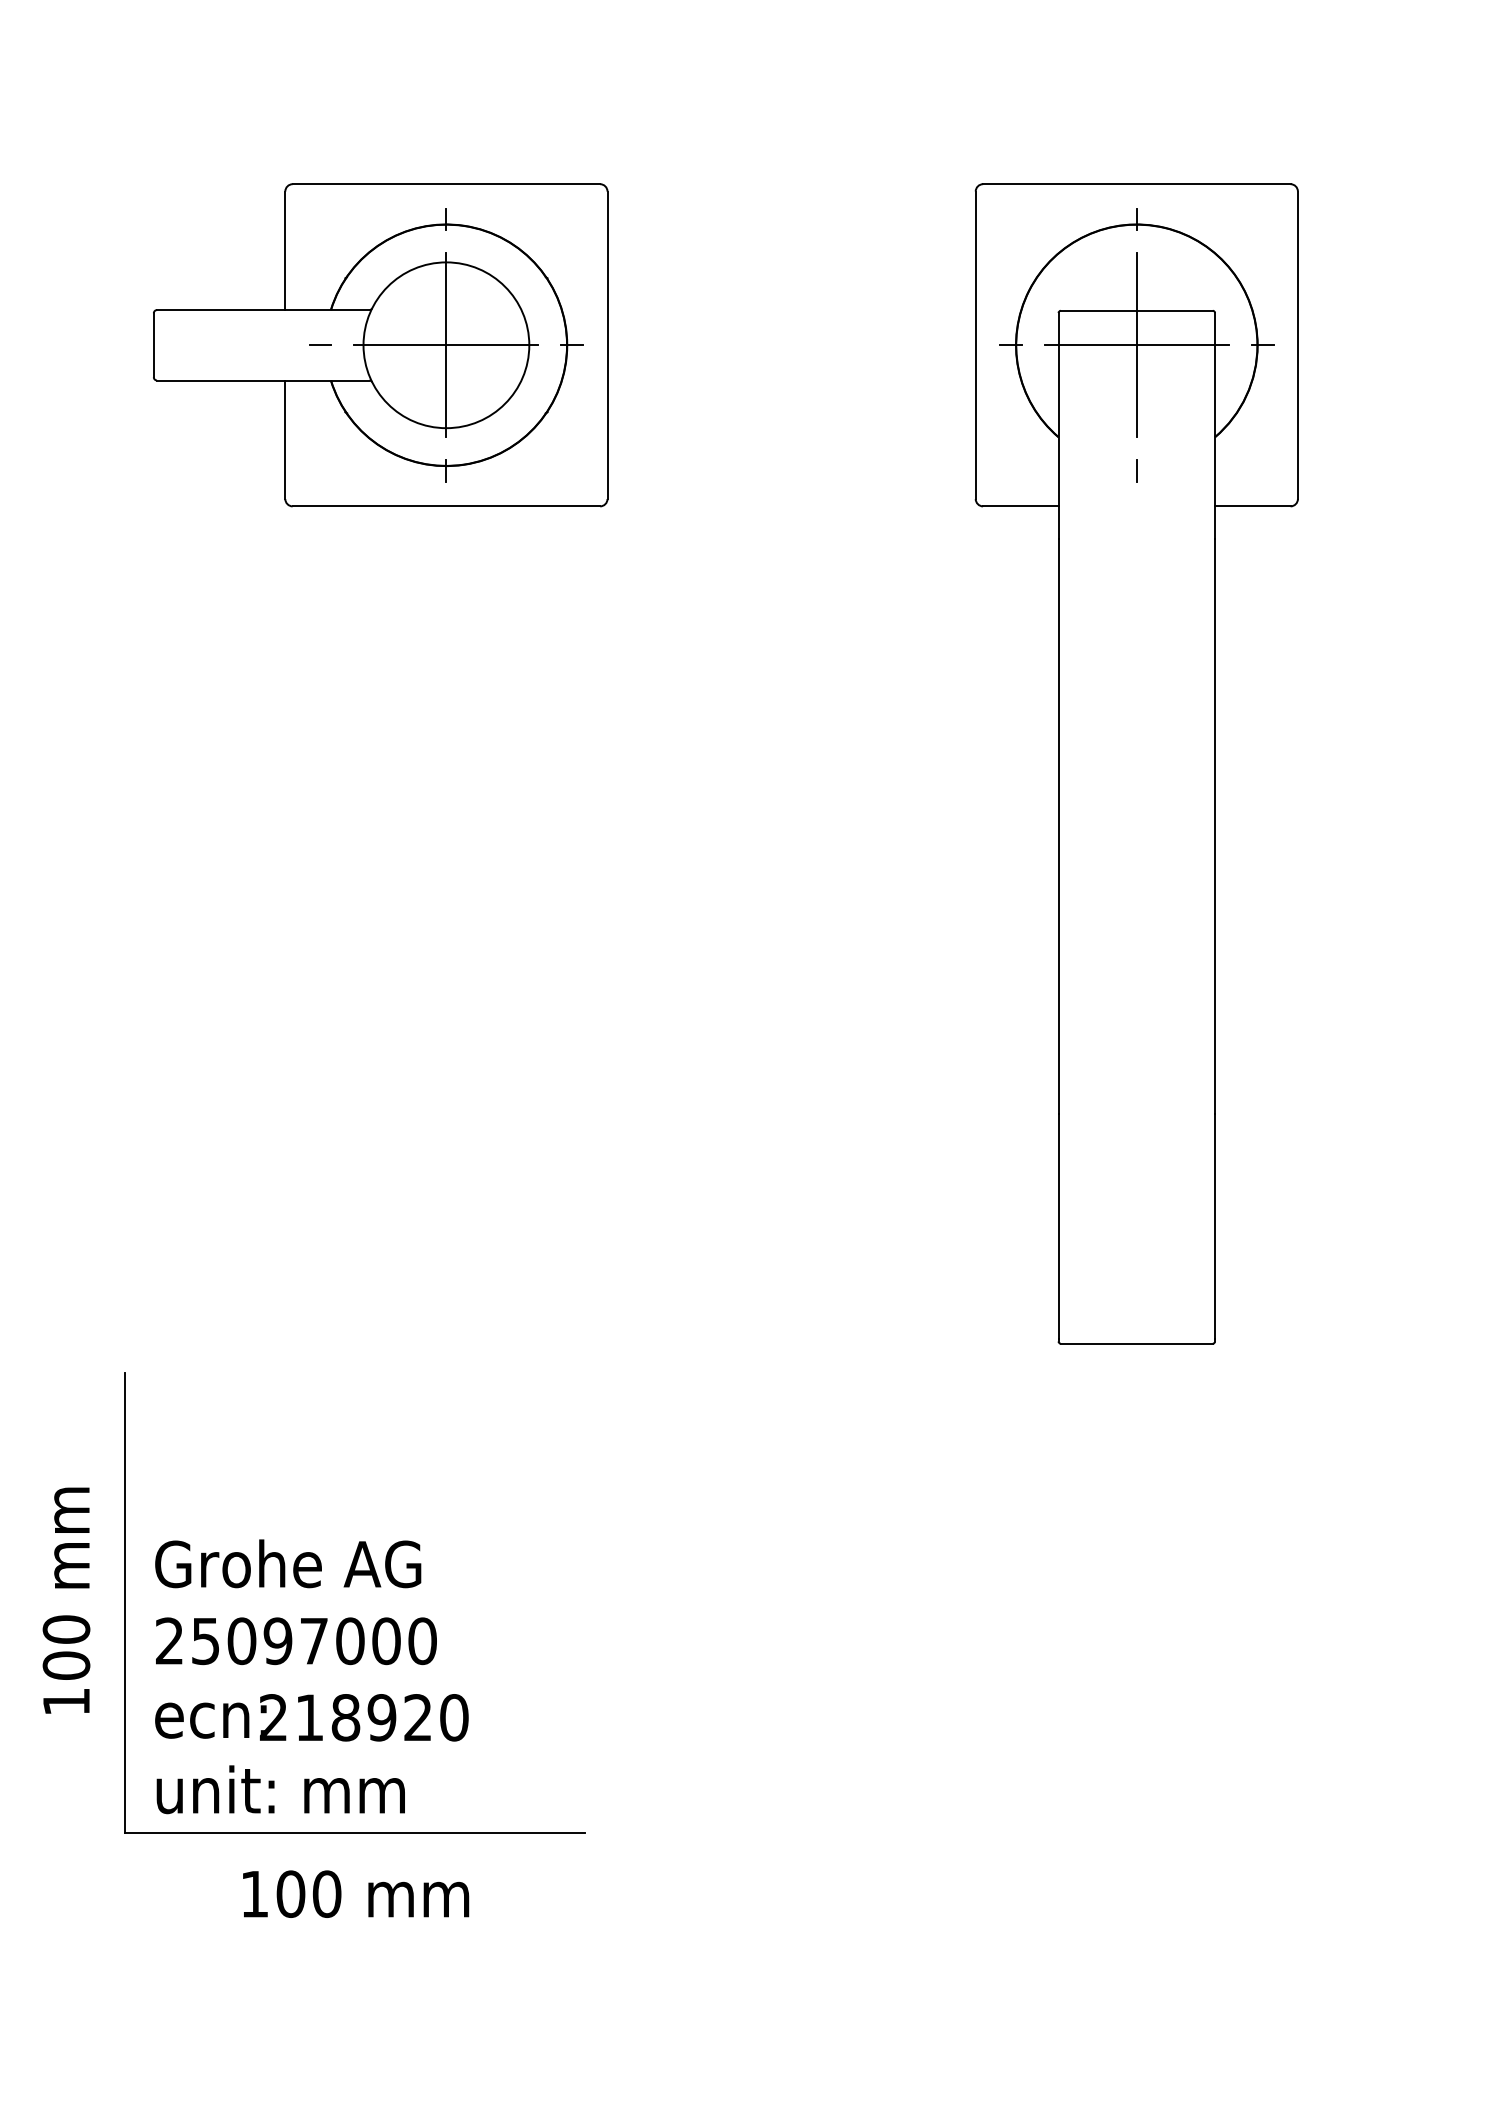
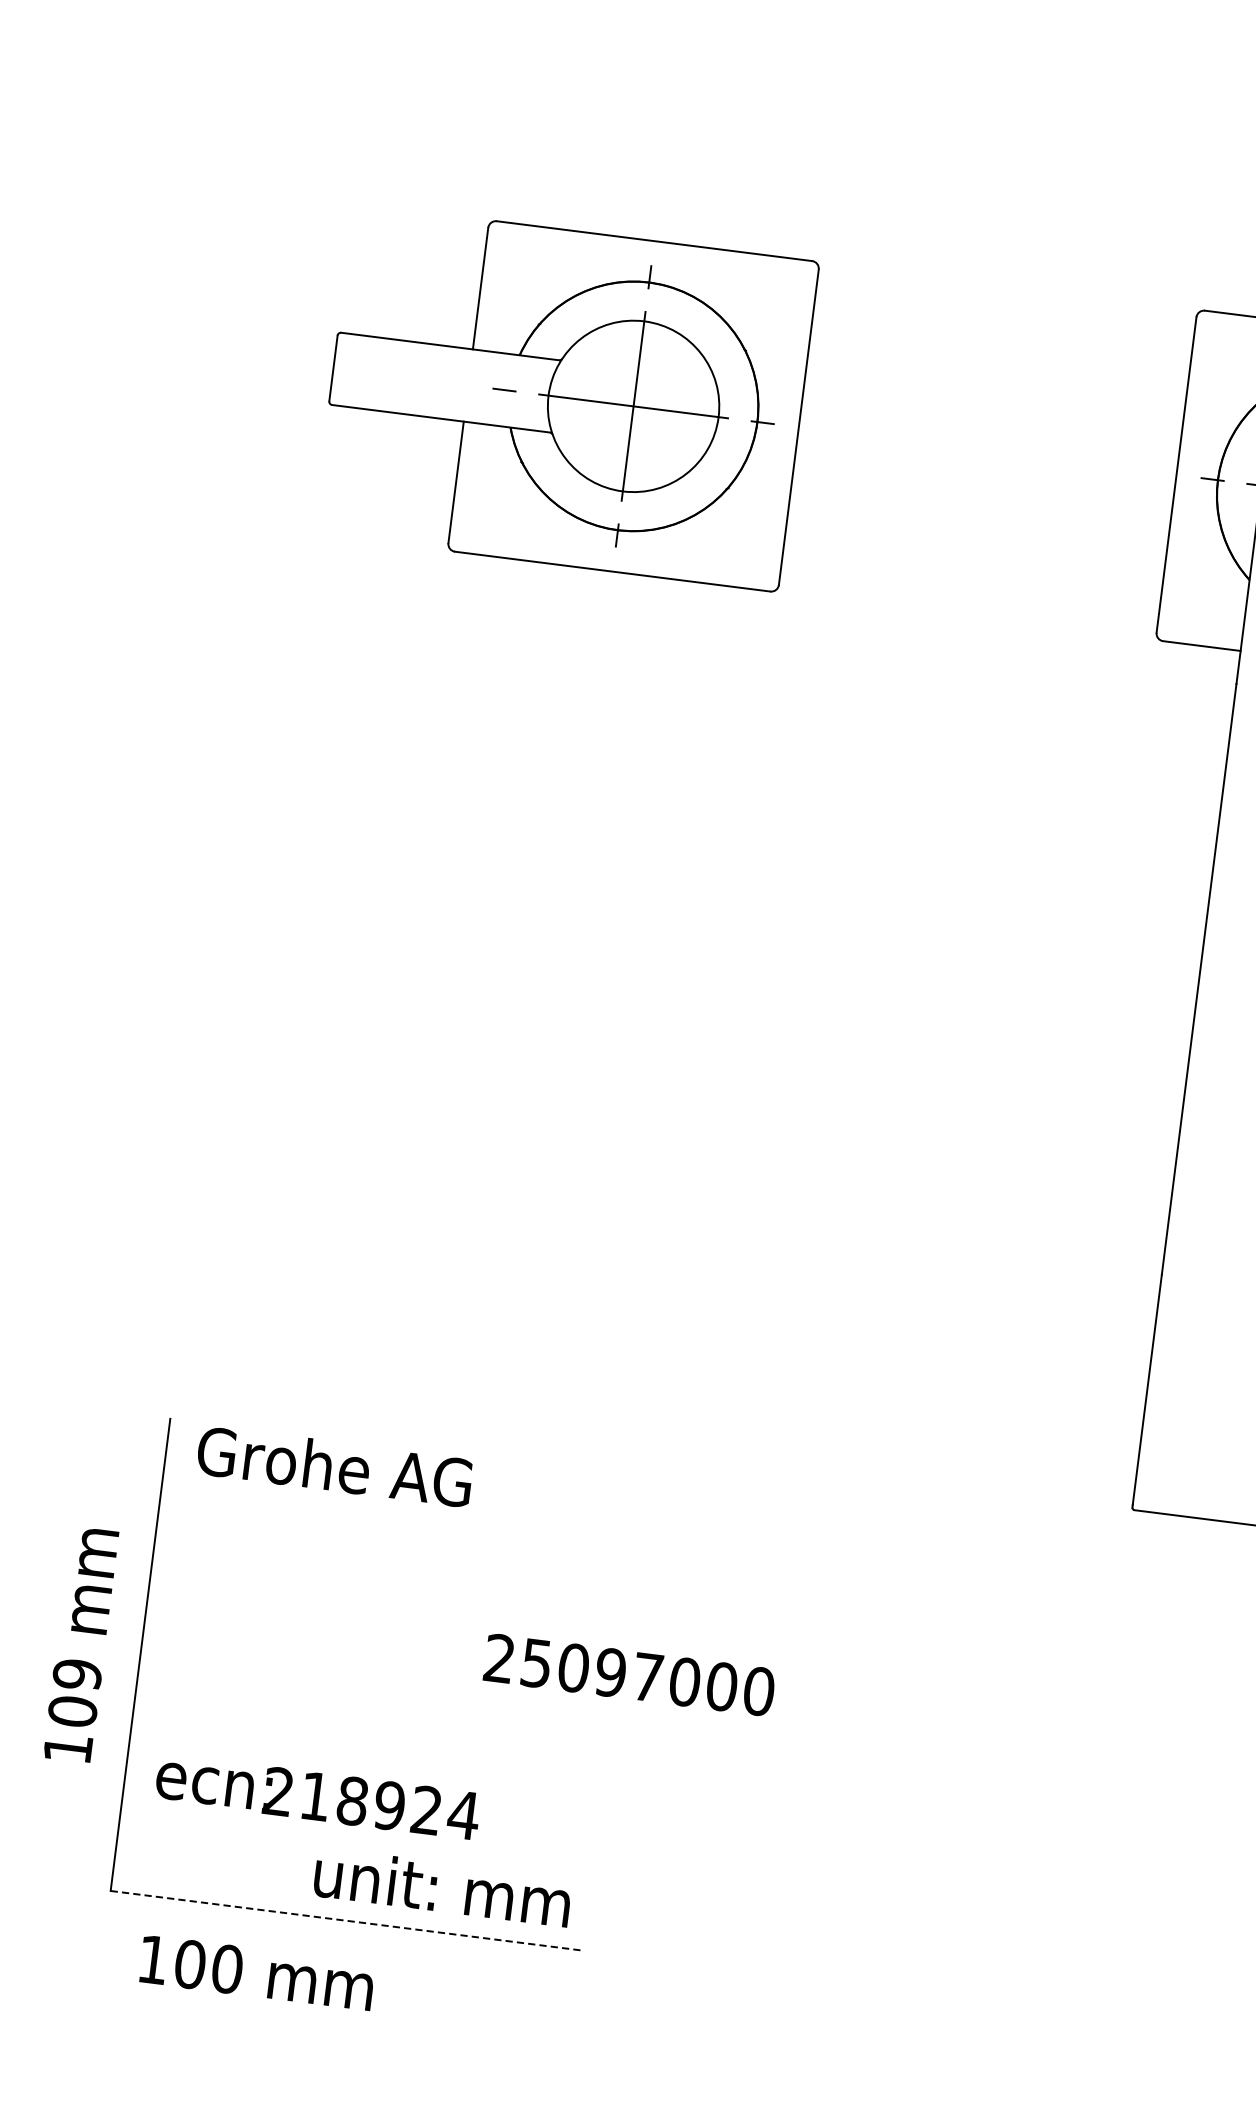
text: (288, 1563) -> (335, 1466), moved
text: (66, 1629) -> (77, 1674), 100 -> 109
text: (296, 1641) -> (629, 1675), moved
text: (454, 1717) -> (464, 1814), 218920 -> 218924
text: (280, 1789) -> (442, 1887), moved
line: (355, 1833) -> (347, 1921), solid -> dashed
text: (356, 1893) -> (257, 1972), moved

